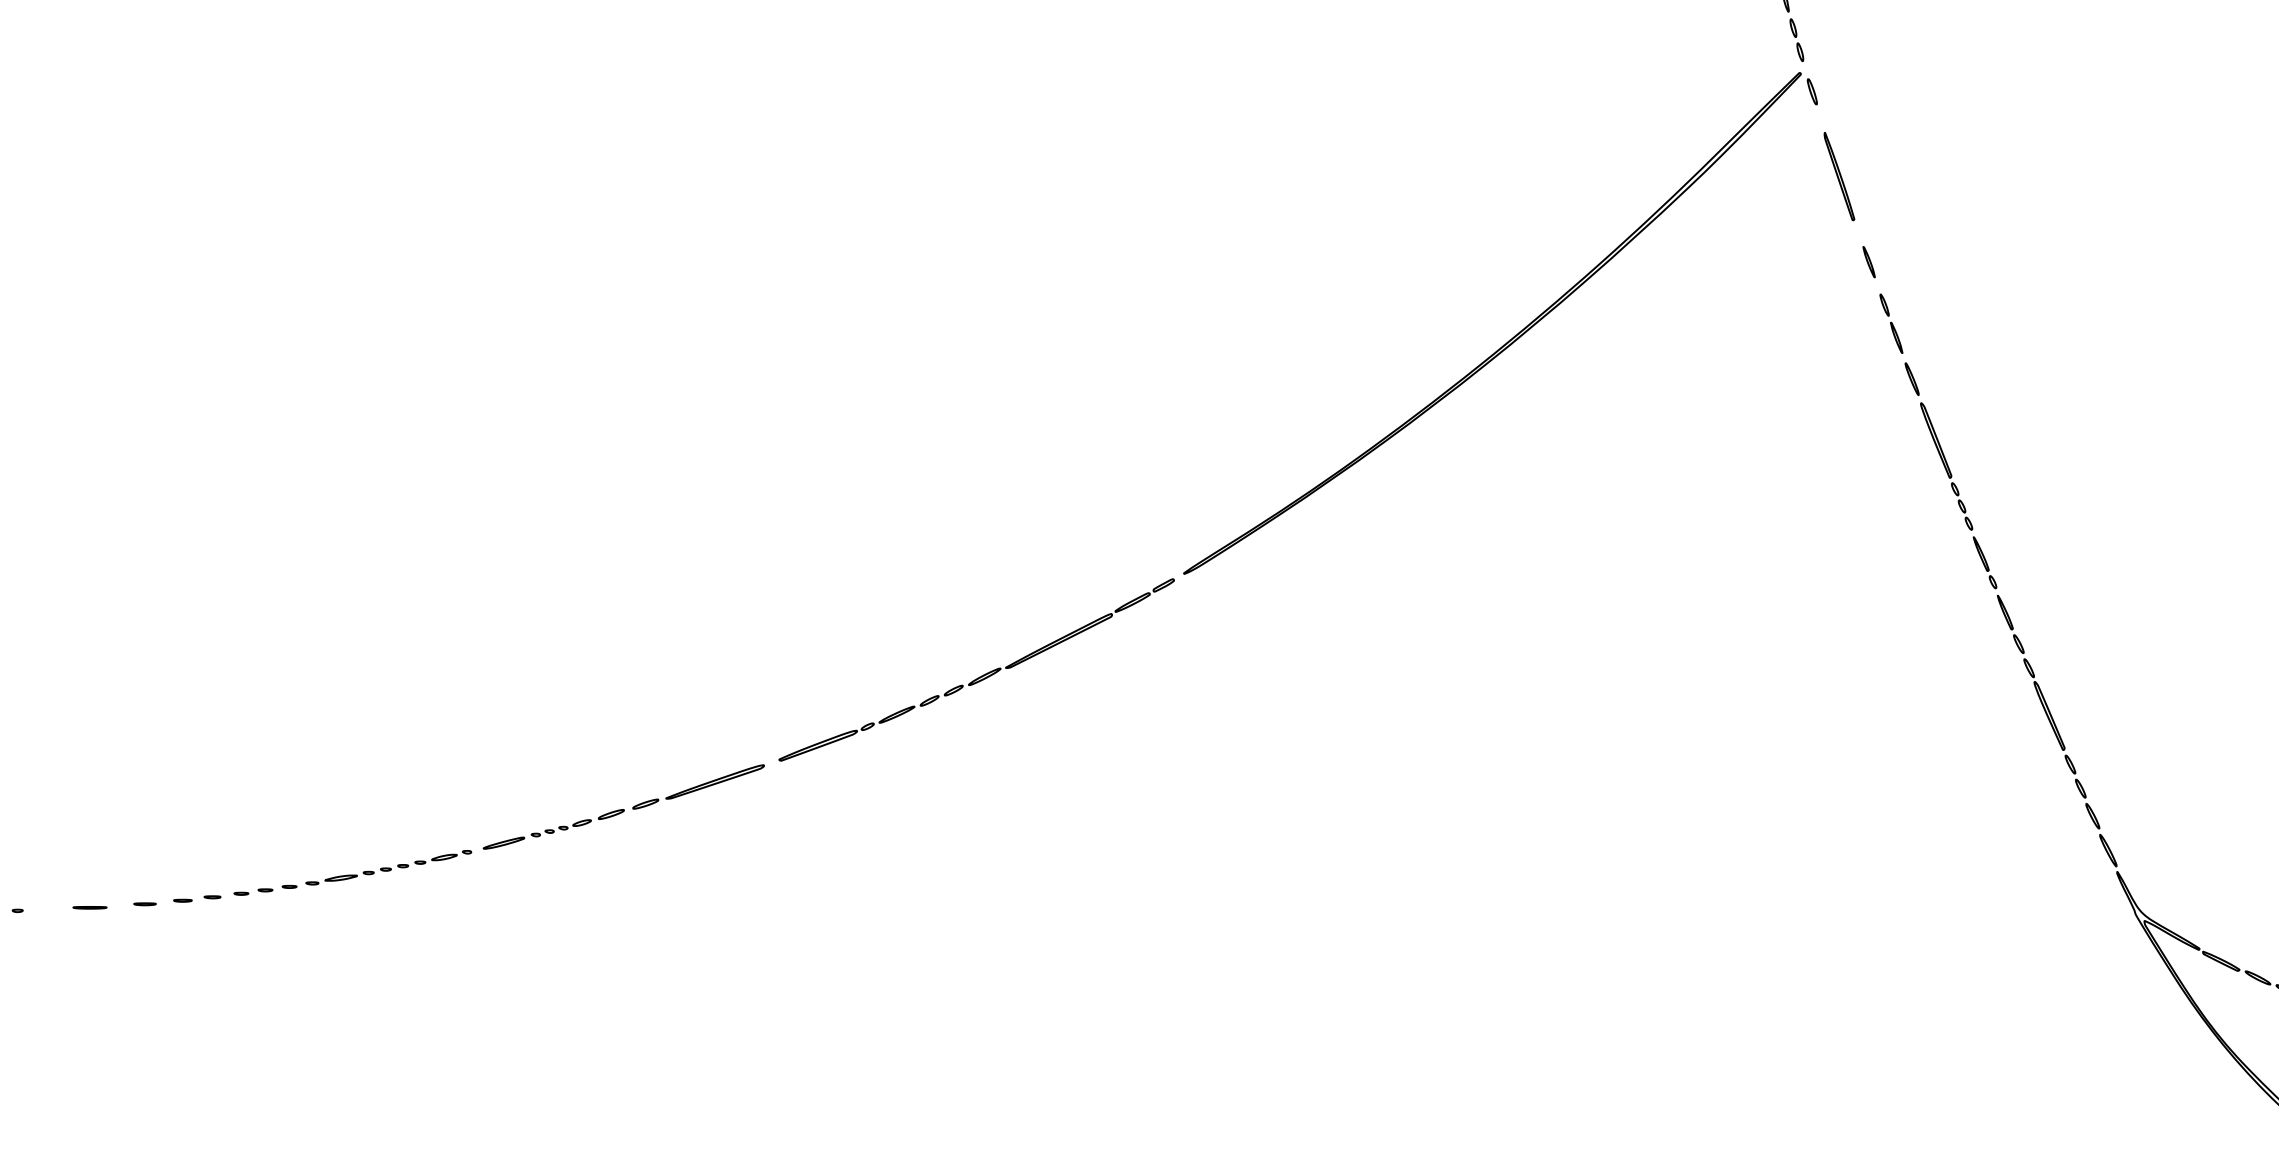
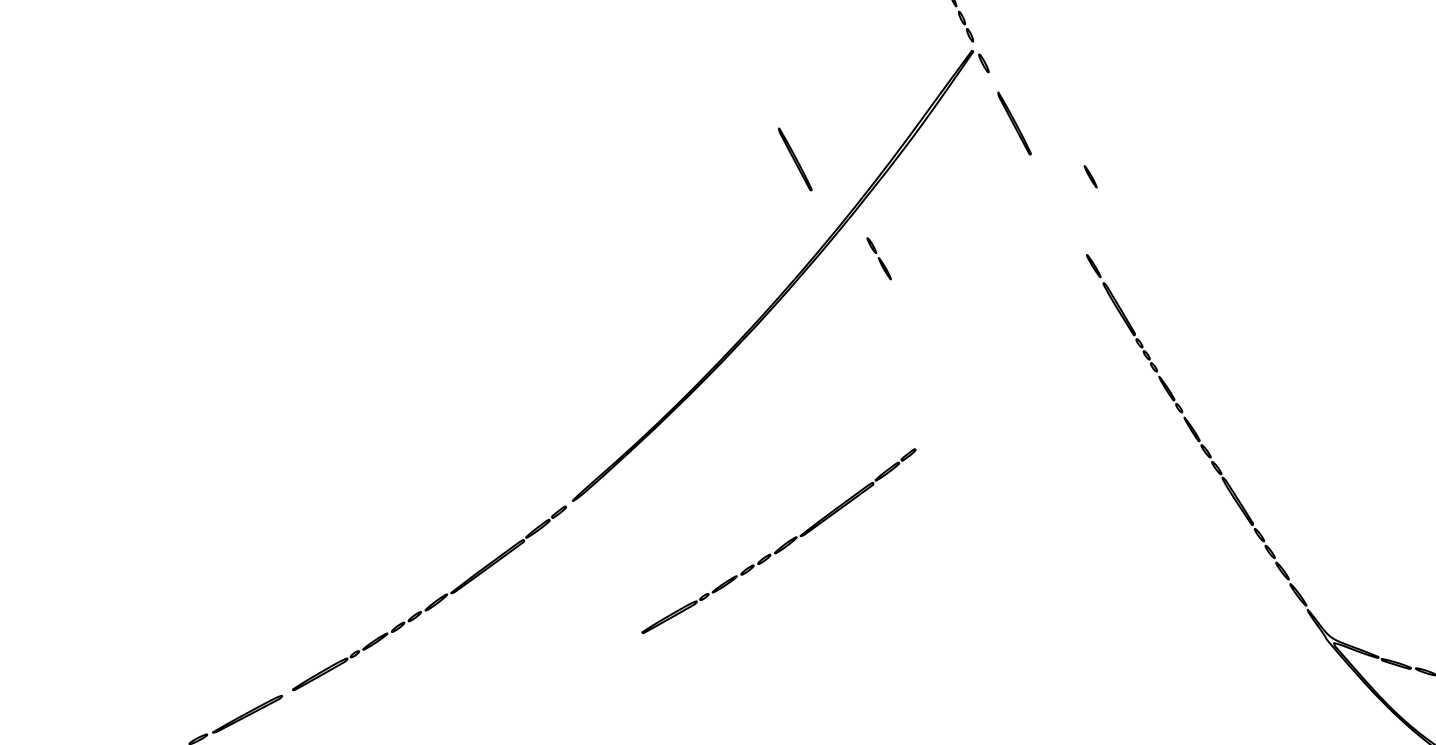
part: (1546, 176) -> (795, 159), added
part: (1868, 262) -> (1090, 177), moved
part: (1891, 323) -> (879, 258), moved
part: (1446, 676) -> (781, 545), added

